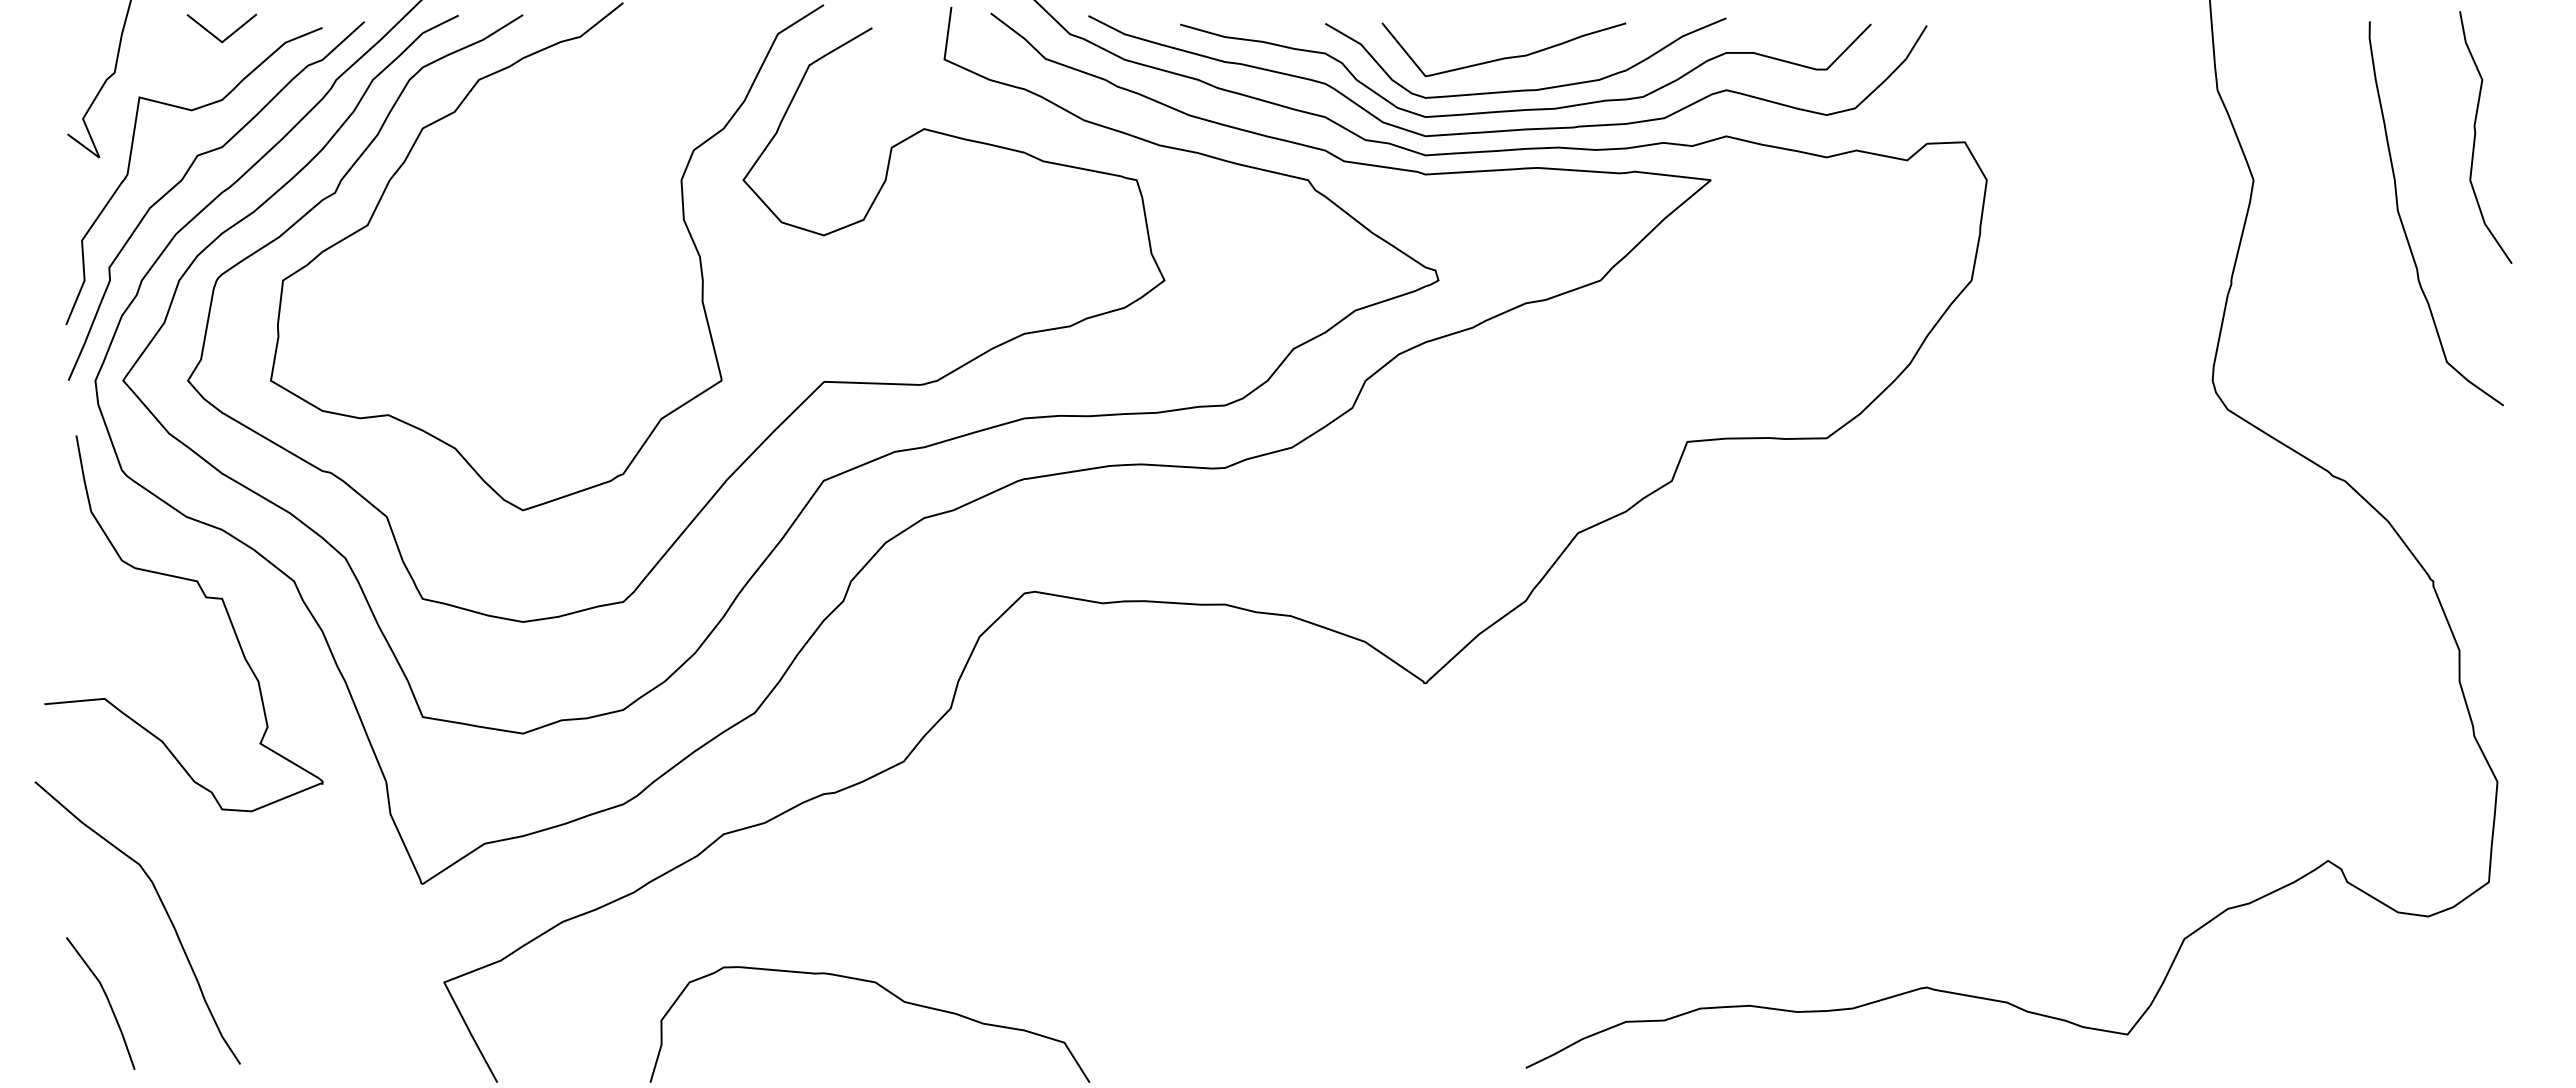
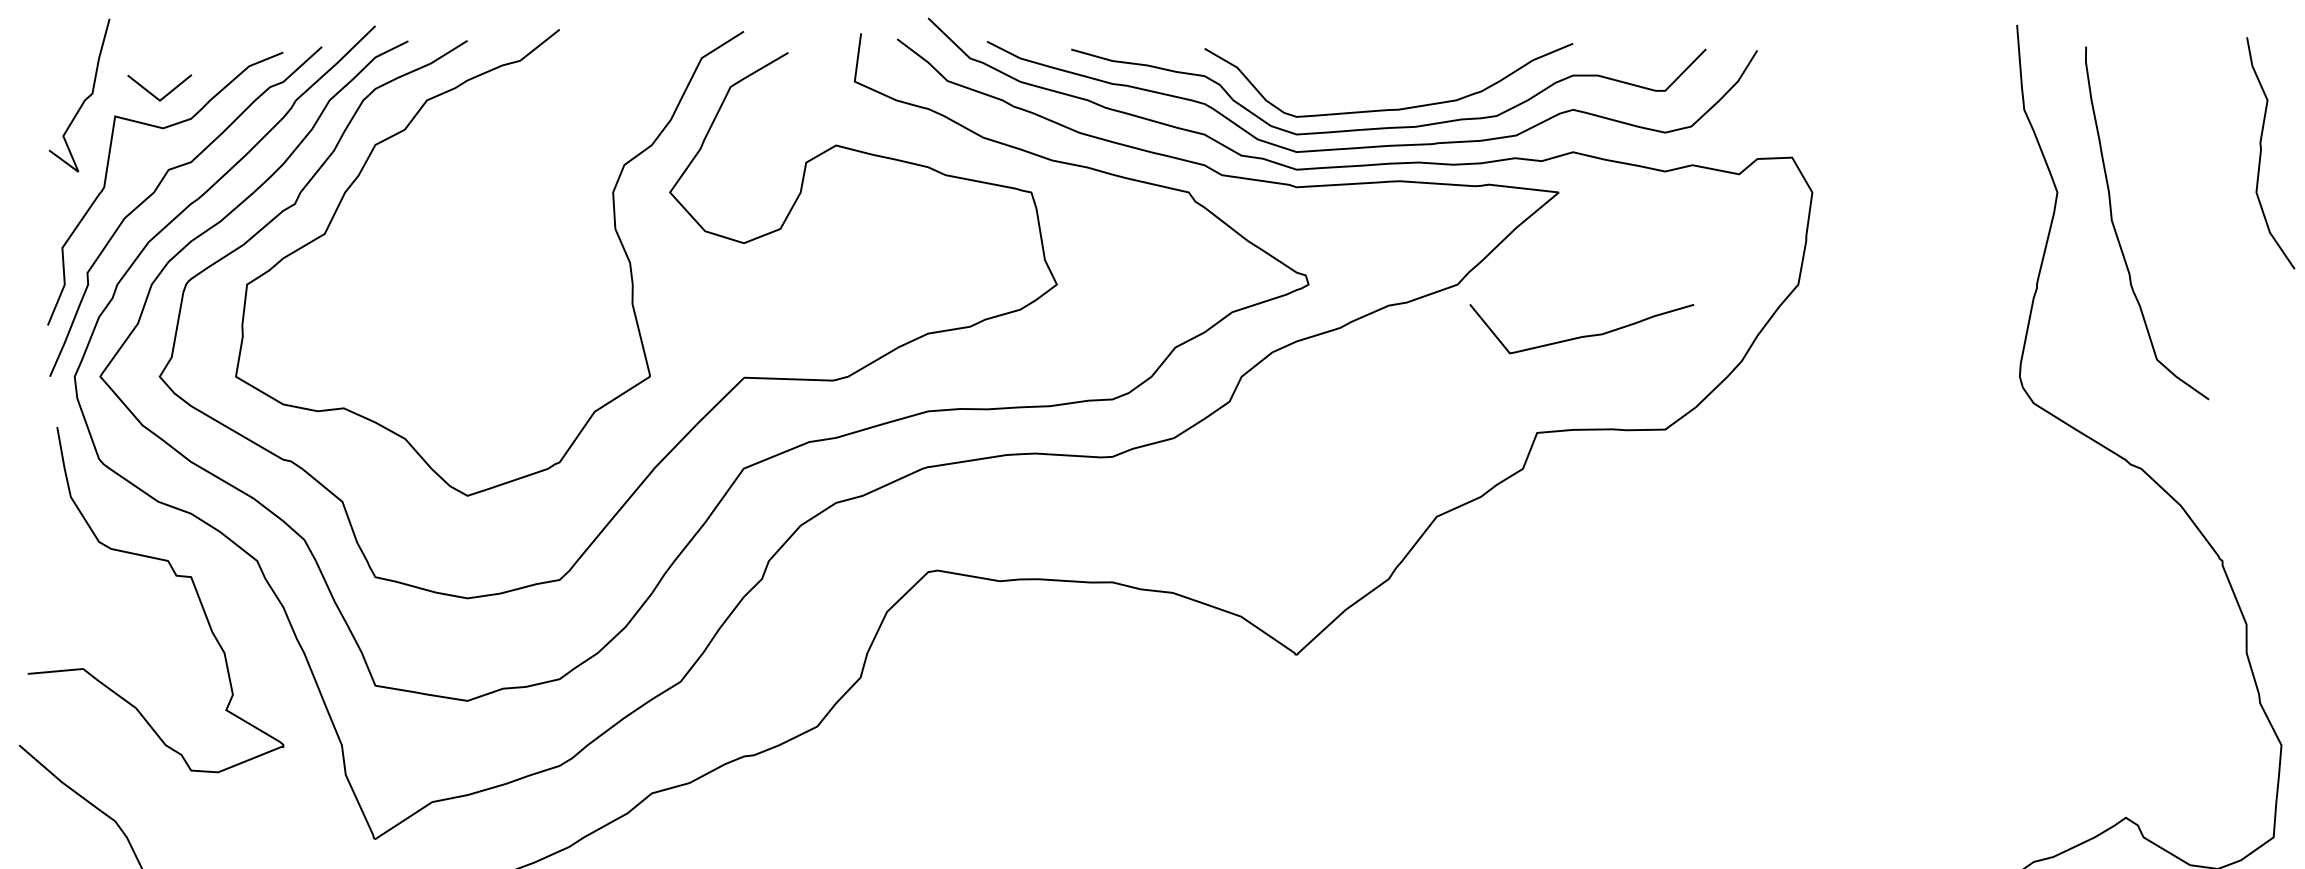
line: (215, 35) -> (153, 94), moved
curve: (1503, 57) -> (1581, 336), moved
curve: (2403, 224) -> (2117, 233), moved

